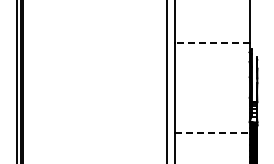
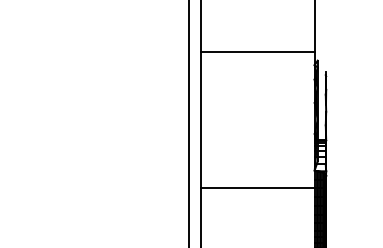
line: (212, 43) -> (258, 51), dashed -> solid
line: (212, 133) -> (258, 188), dashed -> solid

